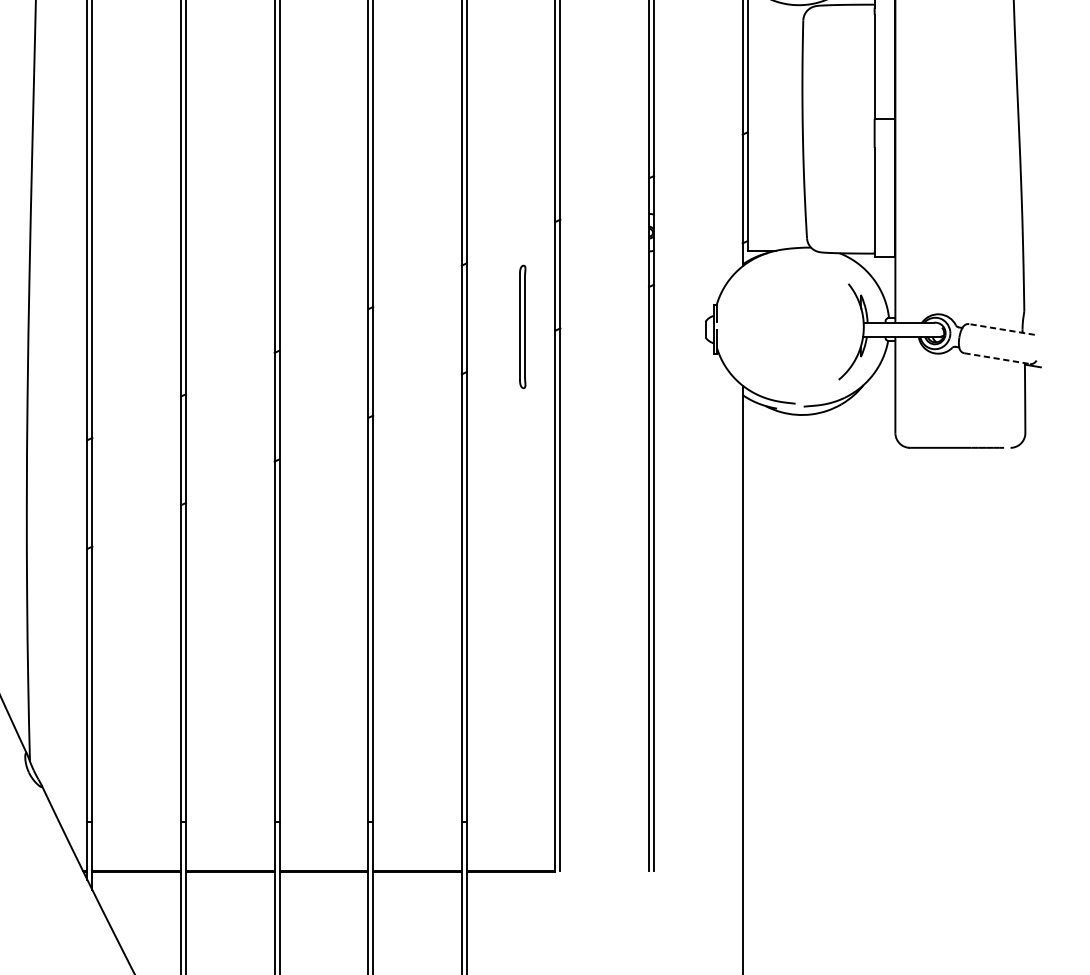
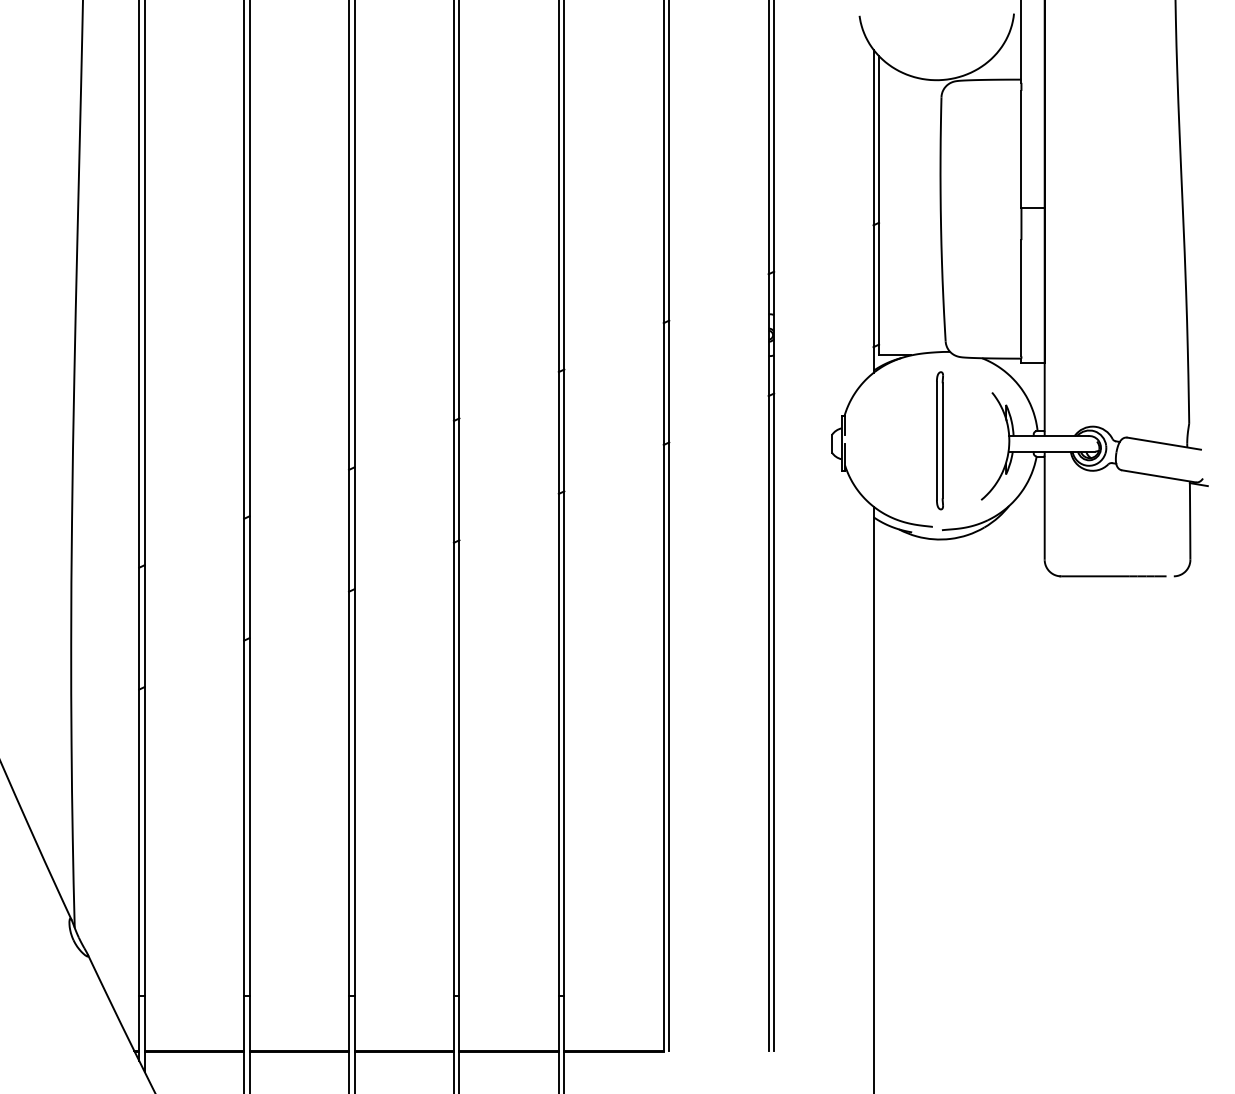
part: (522, 326) -> (939, 440), moved
line: (1001, 329) -> (1163, 443), dashed -> solid
line: (997, 358) -> (1159, 476), dashed -> solid

